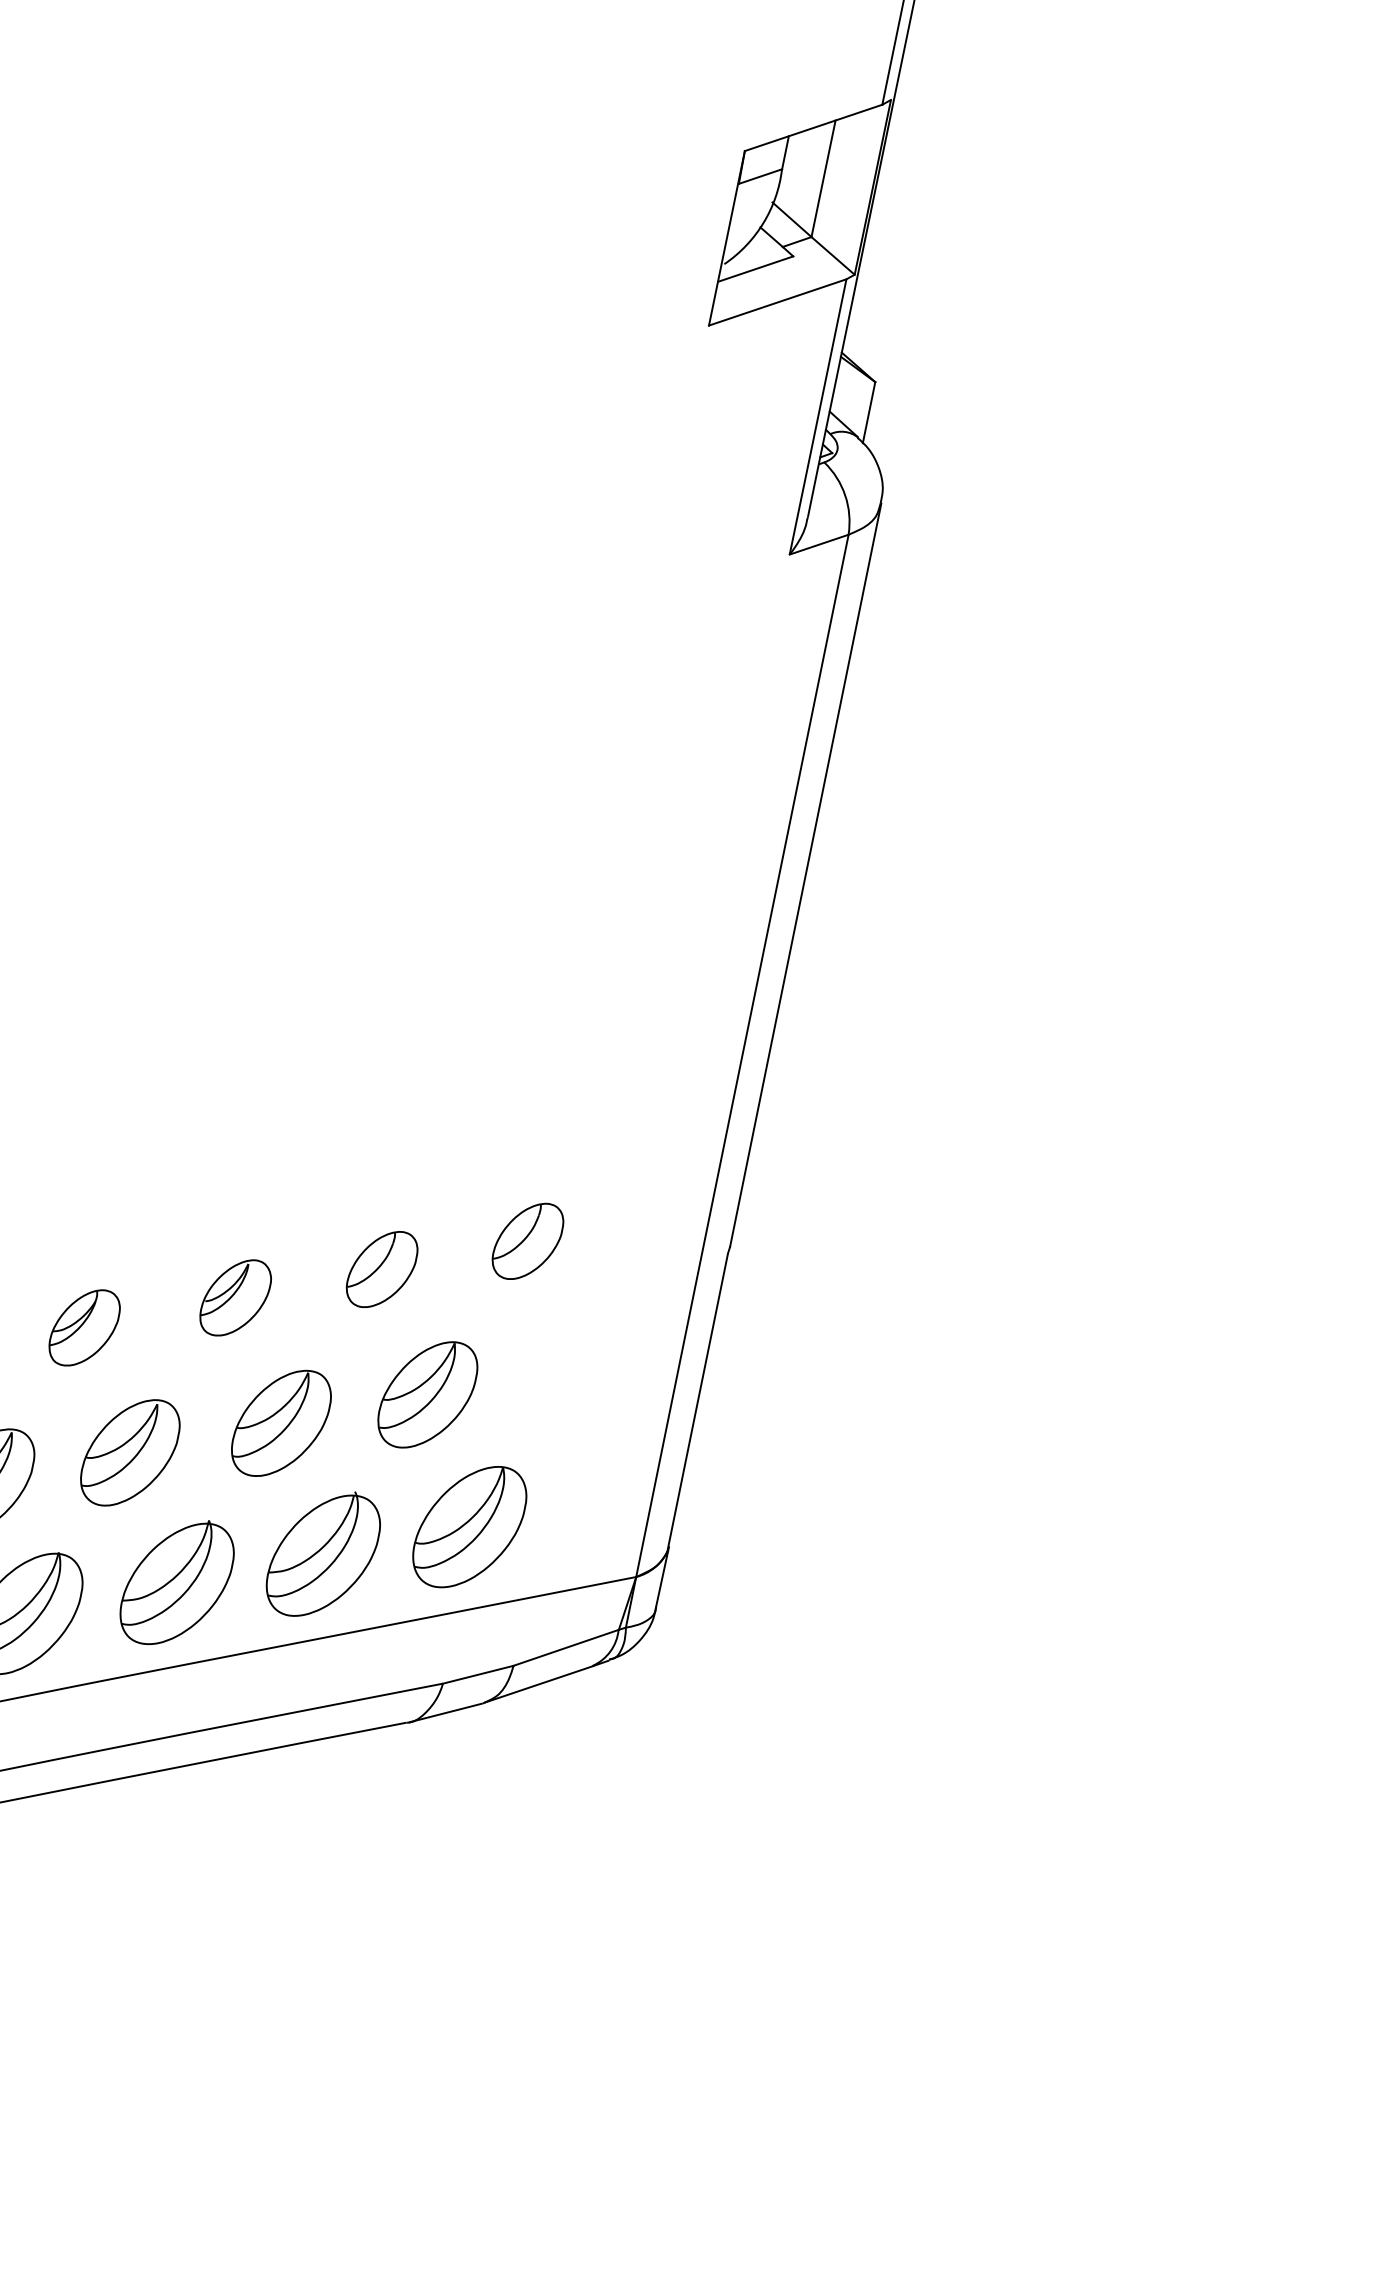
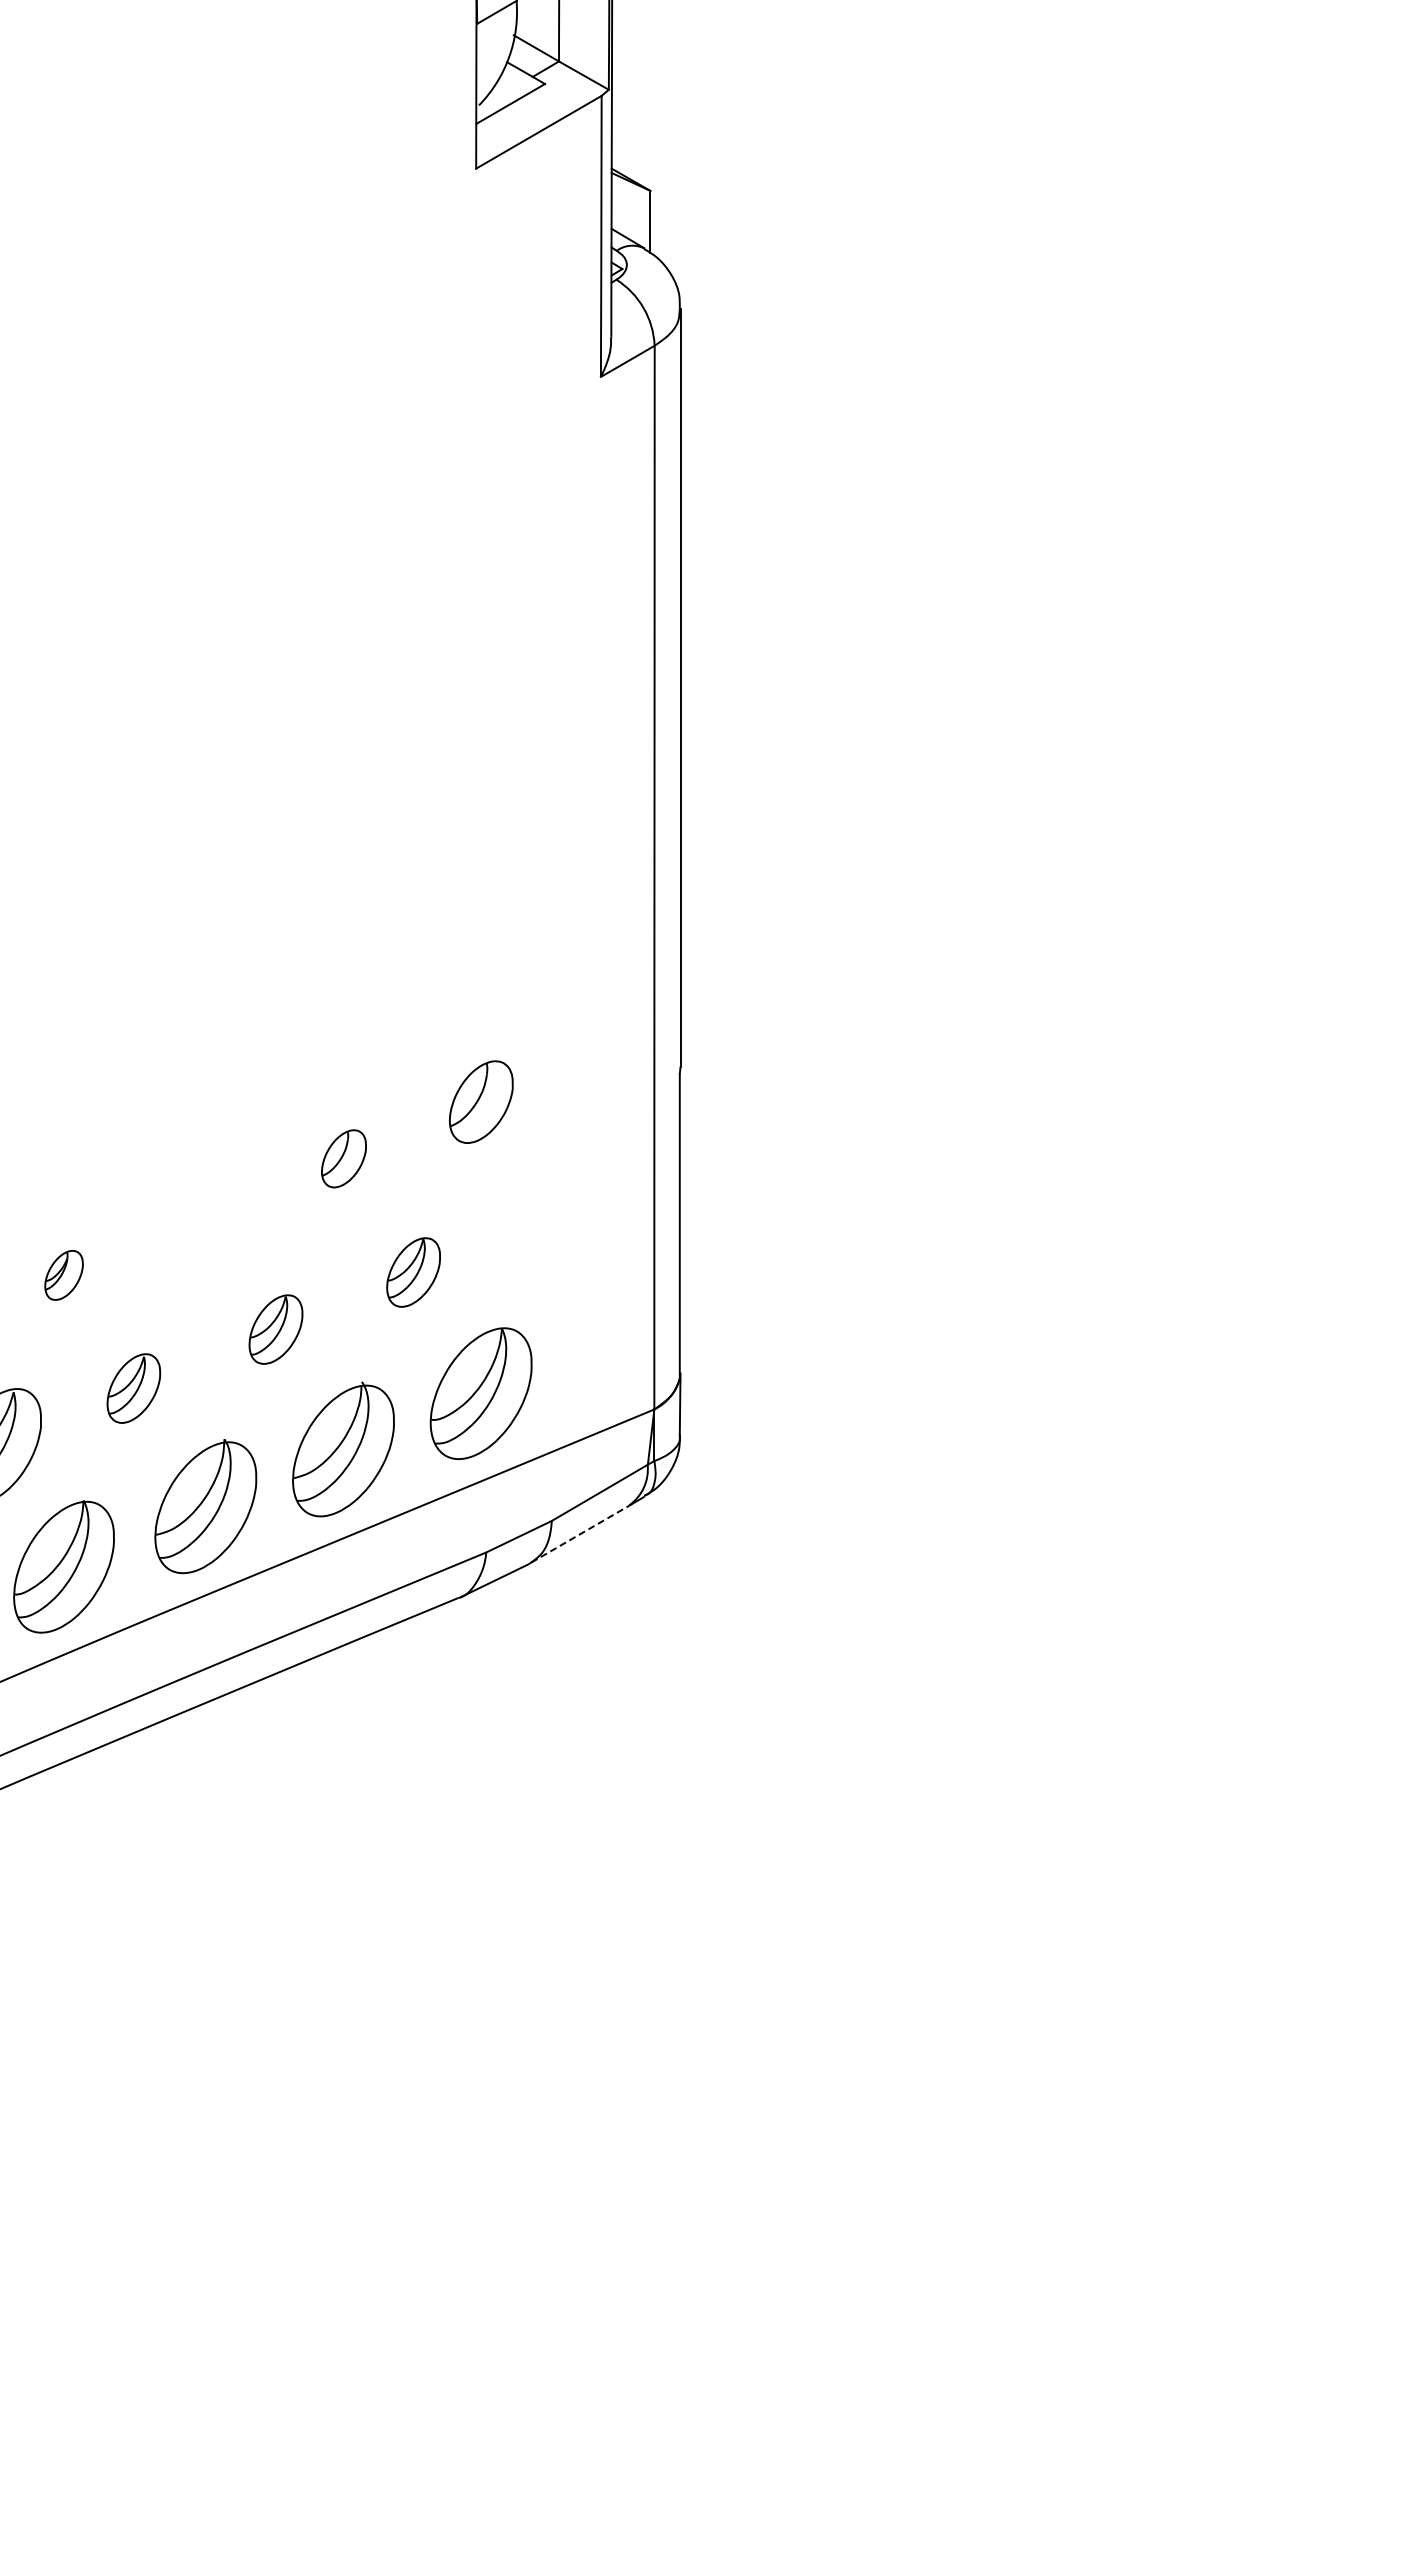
part: (381, 1269) -> (343, 1158), size x0.7
part: (235, 1297) -> (205, 1215), removed
part: (83, 1327) -> (63, 1275), size x0.6
part: (427, 1394) -> (413, 1272), size x0.6
part: (280, 1423) -> (275, 1329), size x0.6
part: (130, 1452) -> (133, 1388), size x0.6
line: (538, 1684) -> (580, 1534), solid -> dashed

